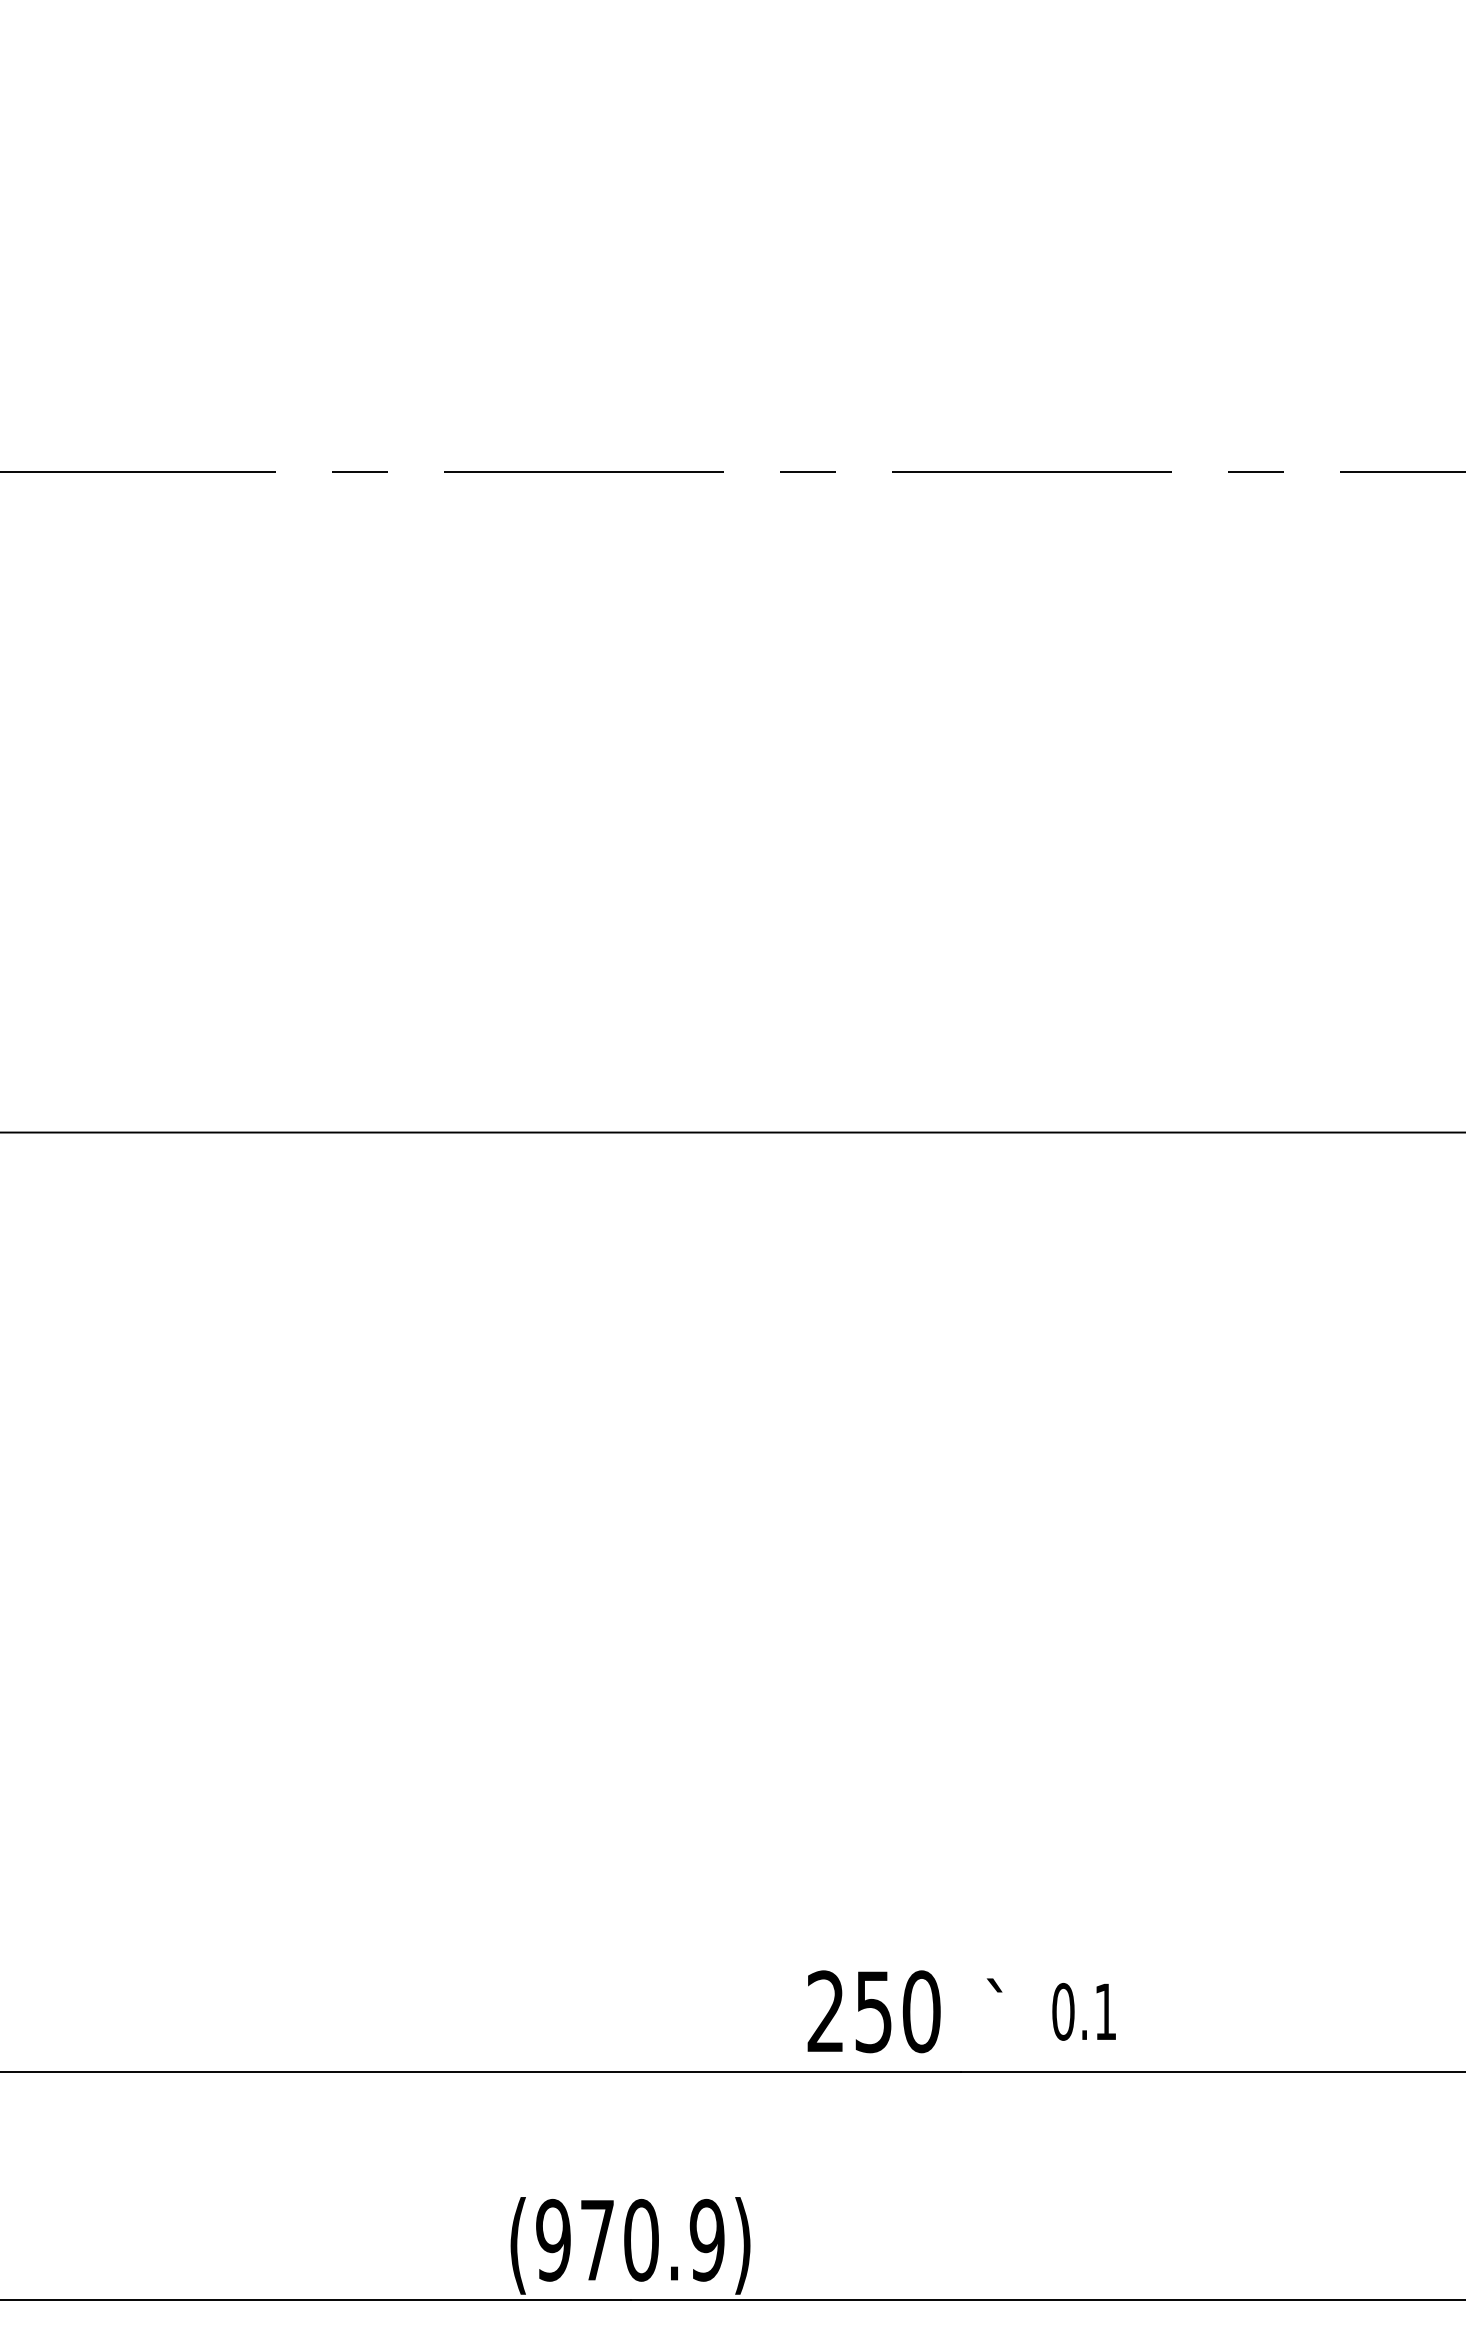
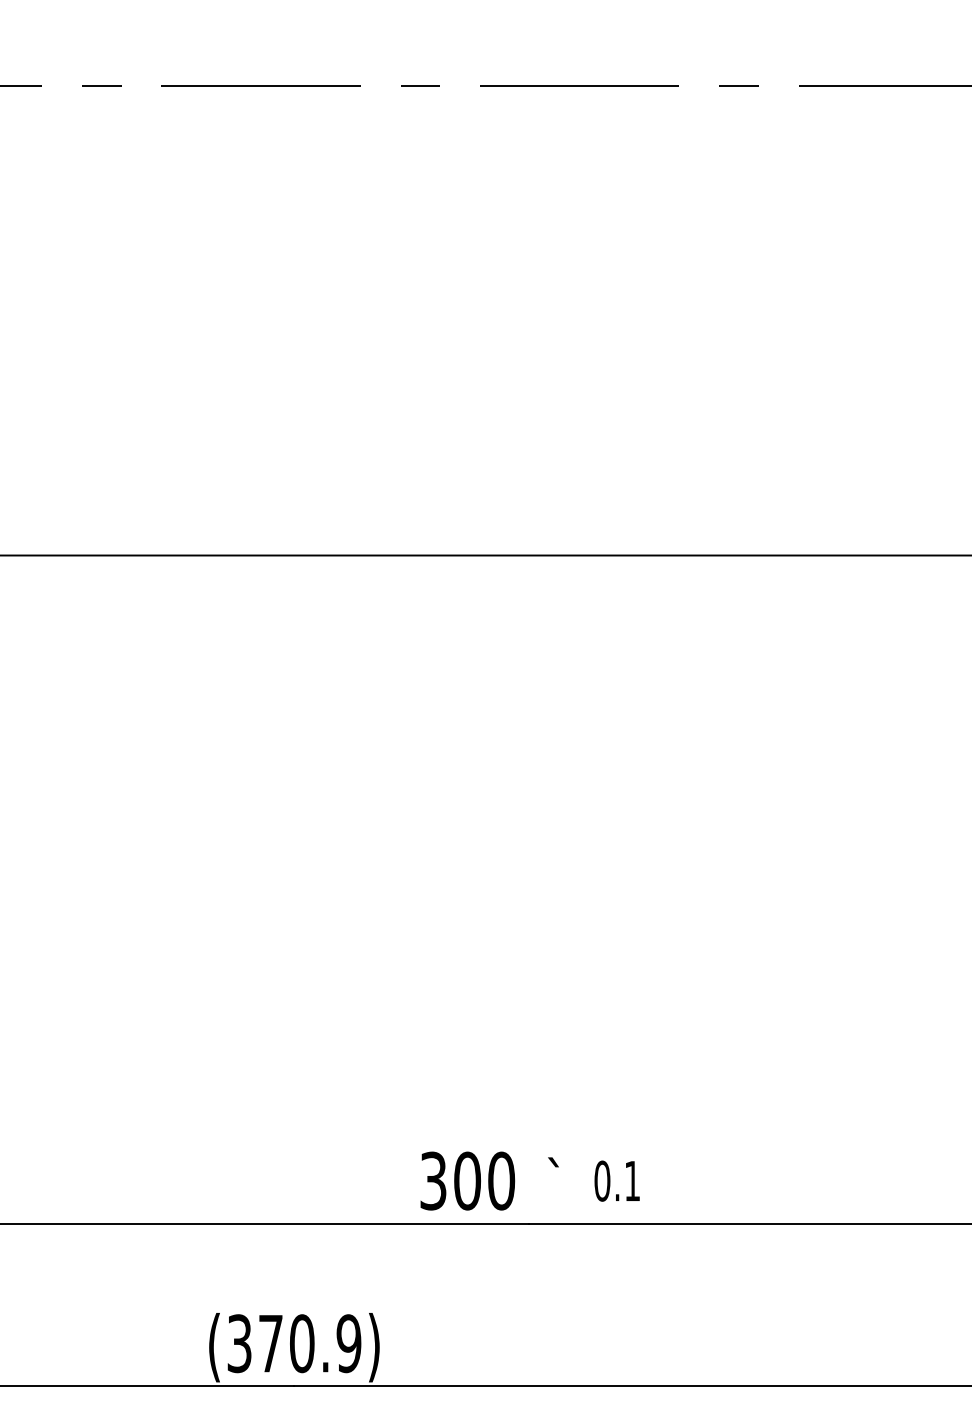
text: (849, 2011) -> (450, 1180), 250 -> 300
text: (553, 2240) -> (239, 1343), (970.9) -> (370.9)

